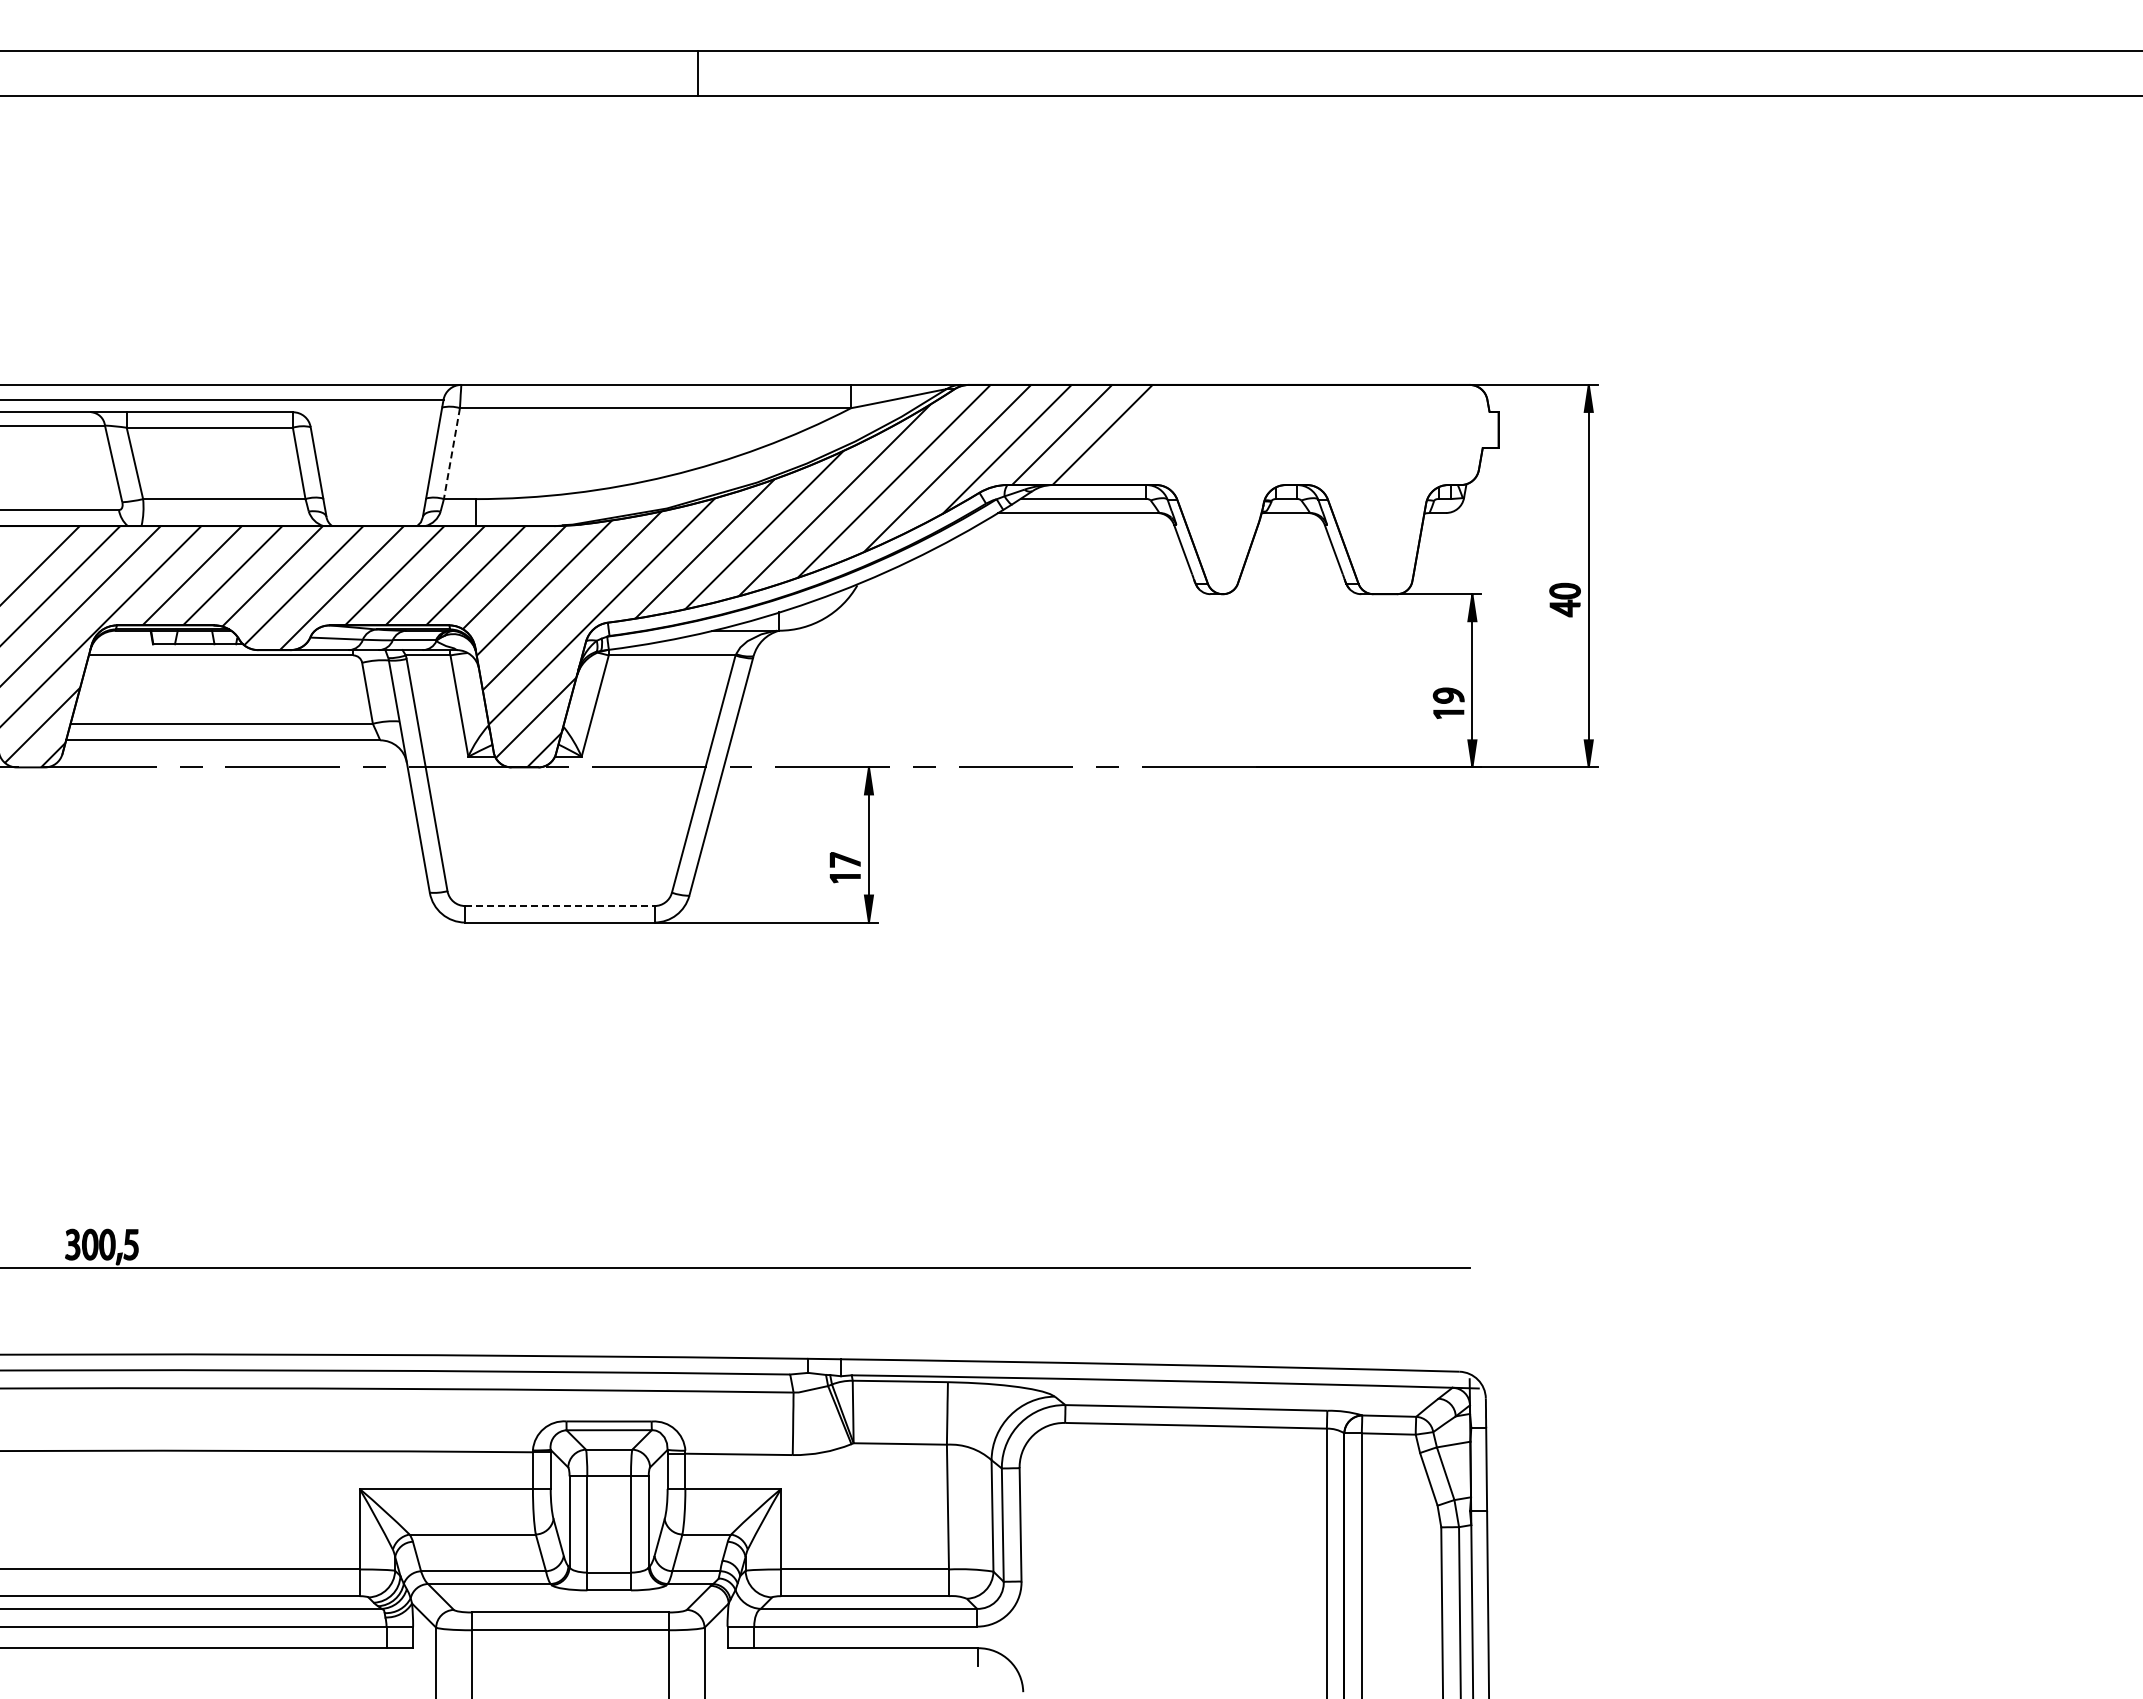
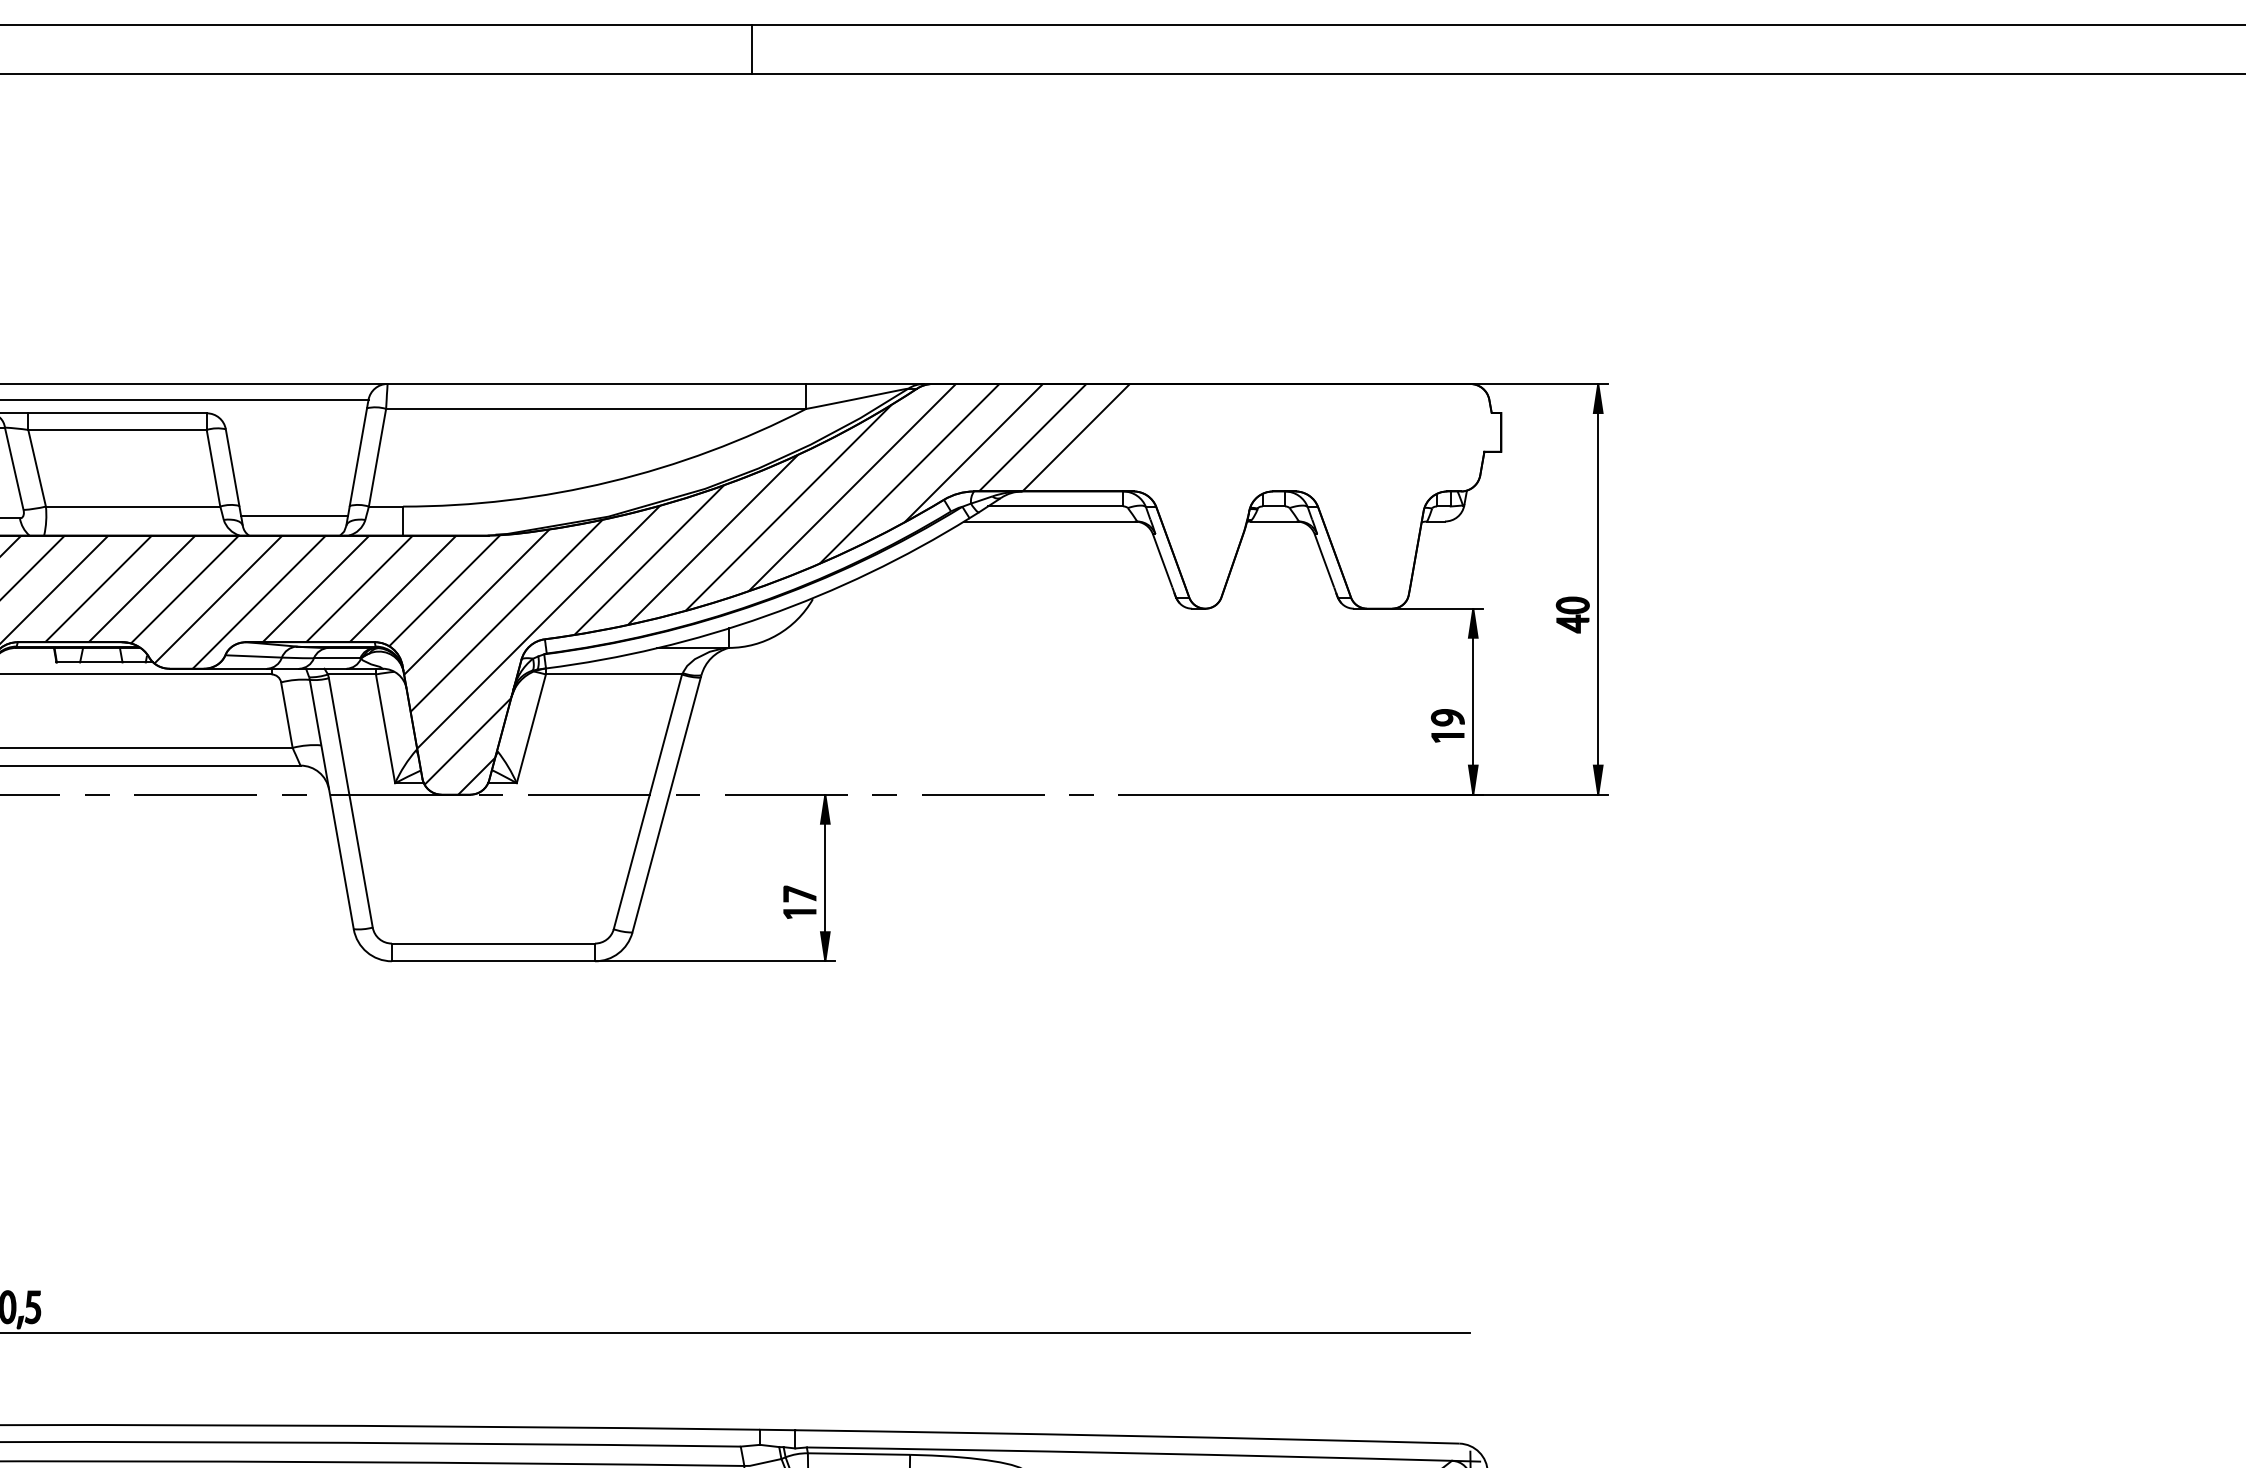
line: (698, 72) -> (751, 48), moved
line: (451, 454) -> (377, 458), dashed -> solid
line: (374, 508) -> (294, 516), added
line: (559, 906) -> (493, 944), dashed -> solid

